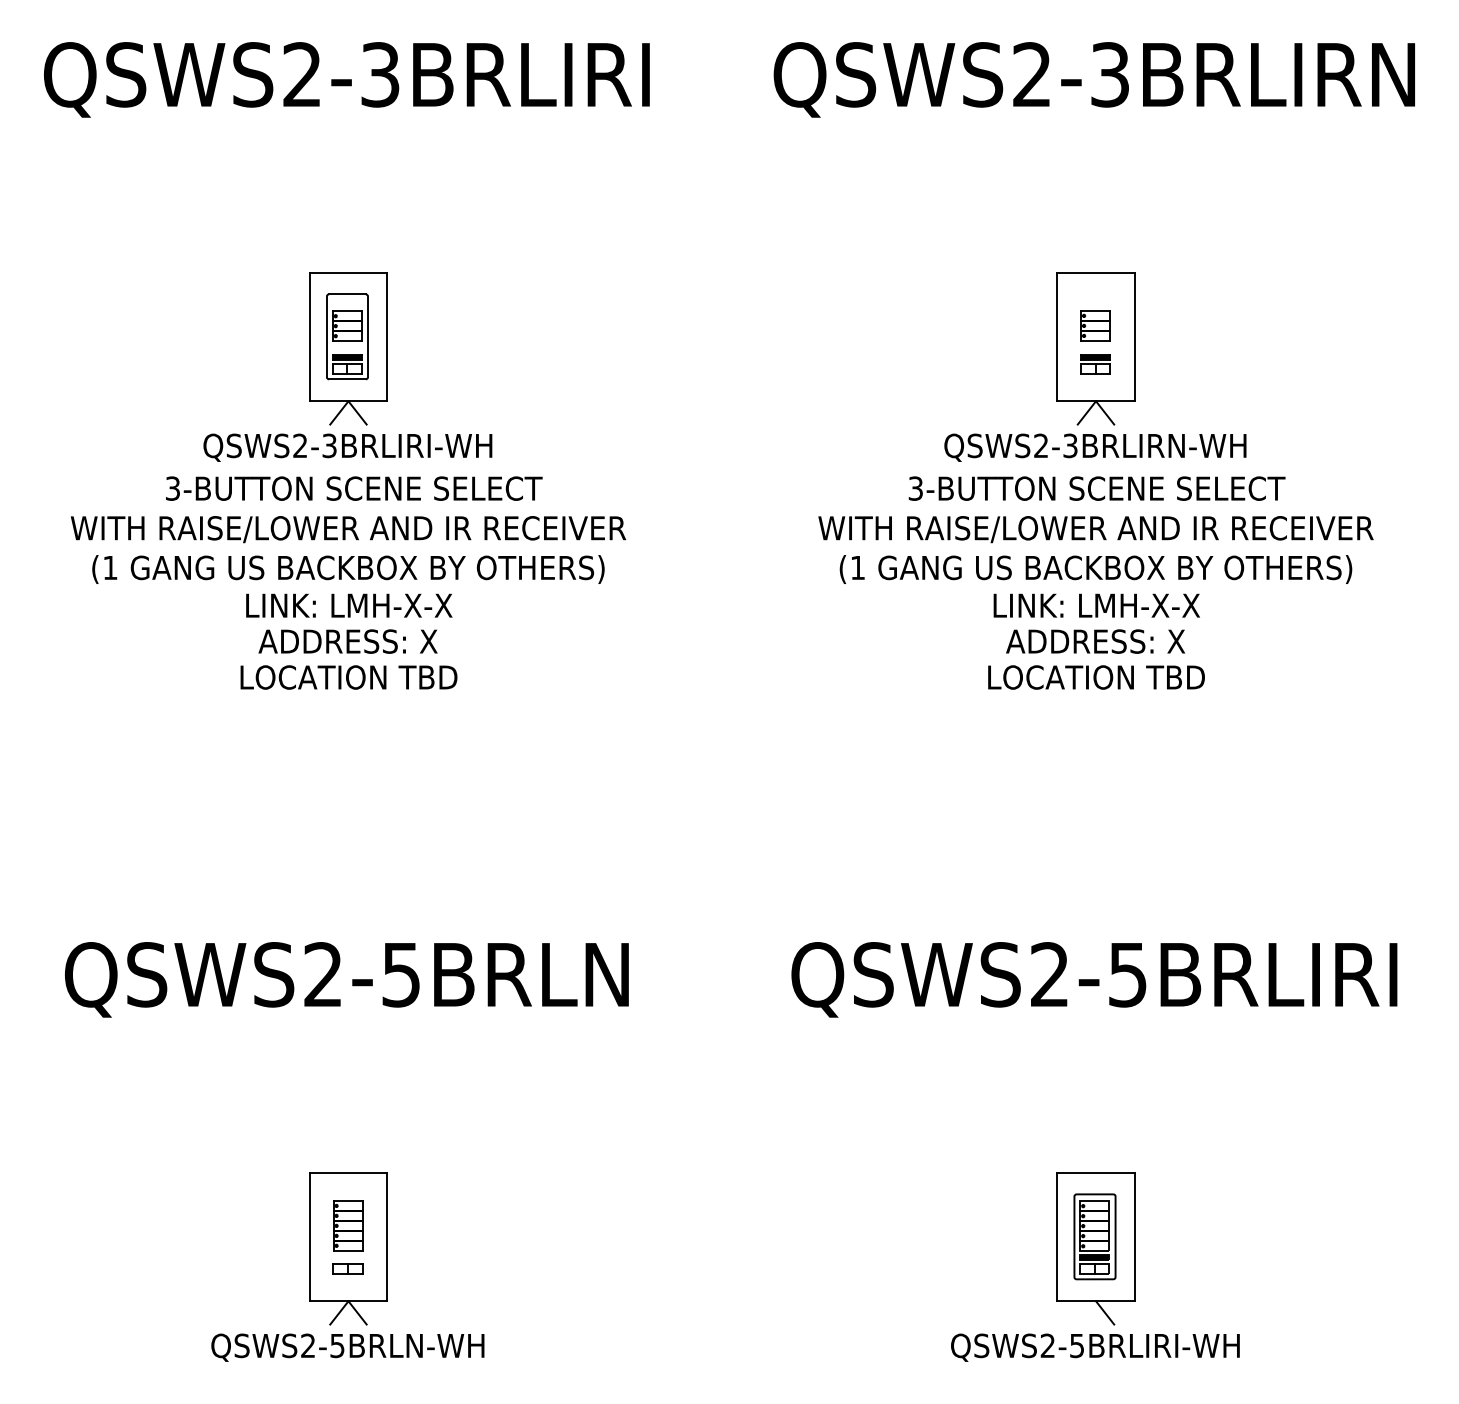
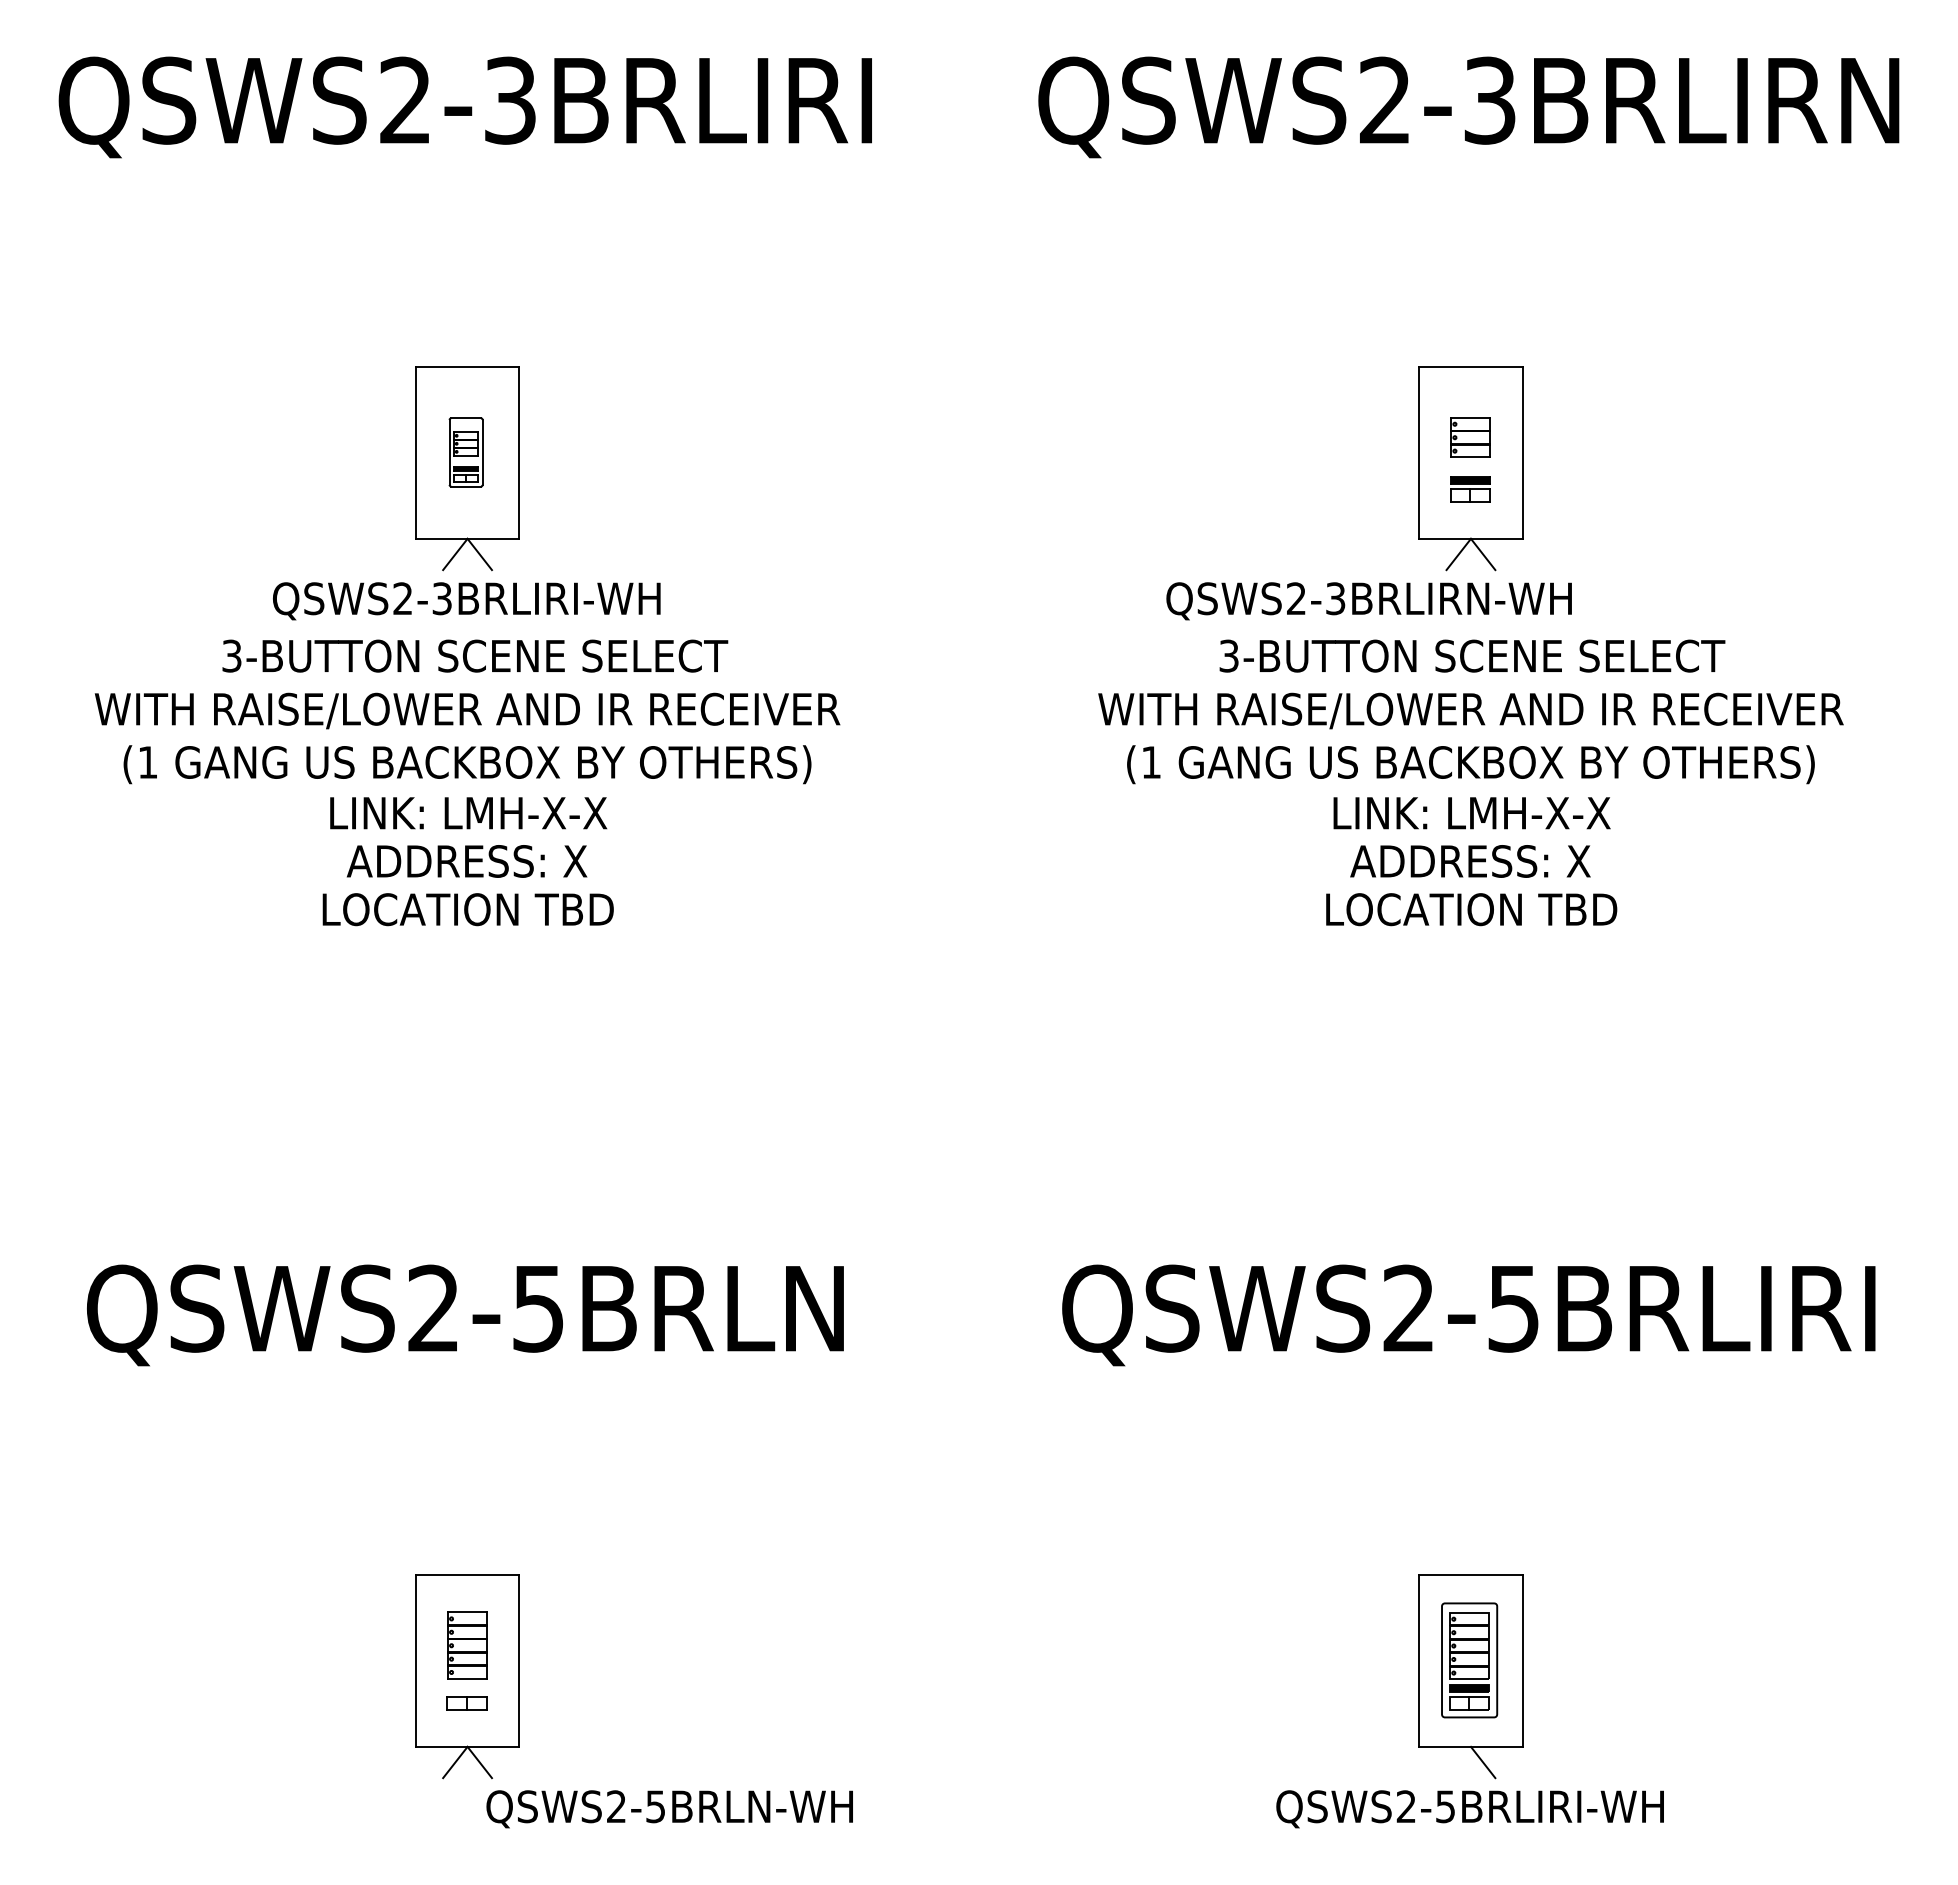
part: (346, 336) -> (465, 452), size x0.6
text: (1094, 447) -> (1368, 601), moved
text: (347, 1347) -> (669, 1809), moved

